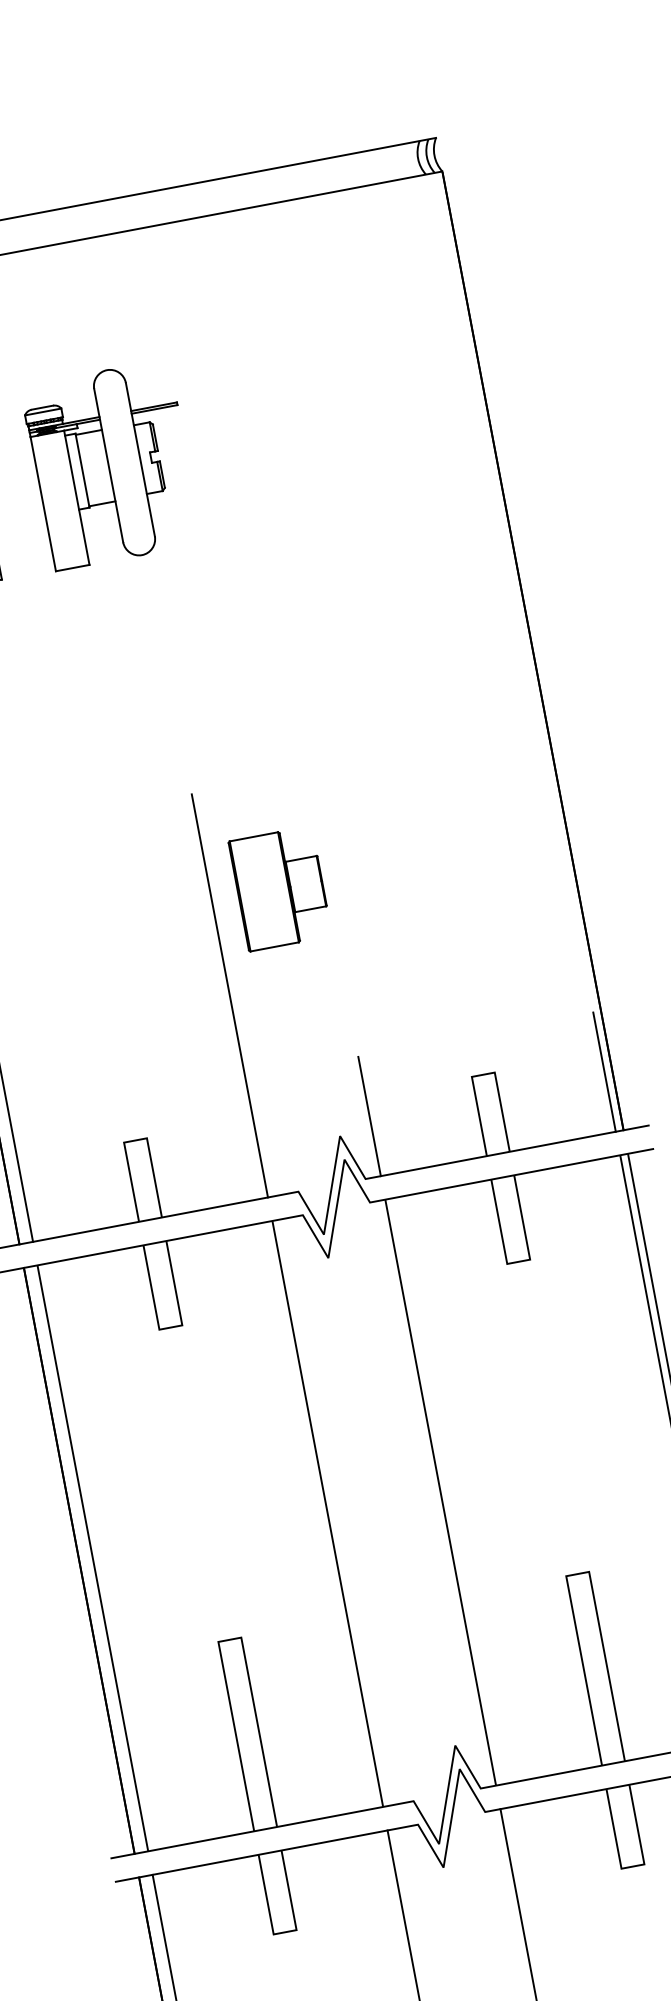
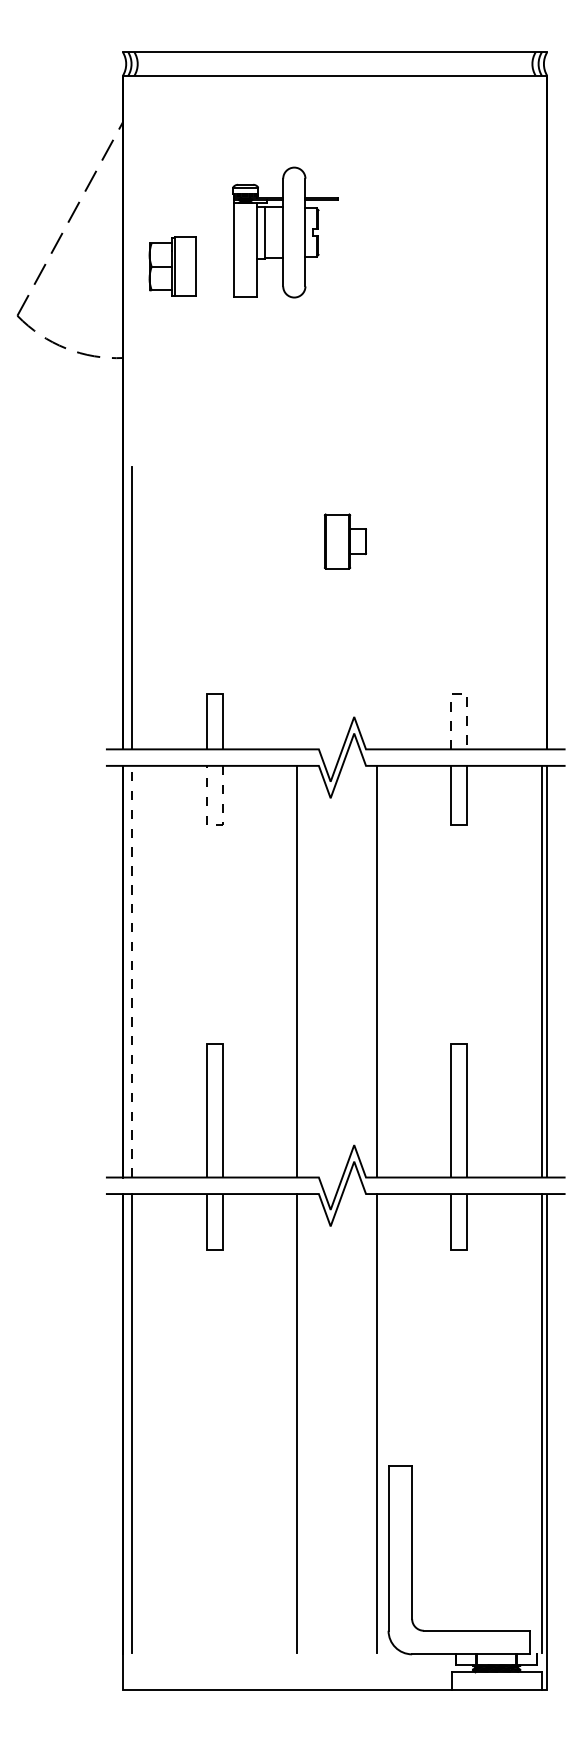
part: (280, 888) -> (345, 541), size x0.7
line: (229, 995) -> (297, 607), removed
line: (604, 1072) -> (541, 707), removed
line: (483, 1074) -> (459, 693), solid -> dashed
line: (369, 1116) -> (376, 707), removed
line: (170, 1328) -> (214, 825), solid -> dashed
line: (92, 1558) -> (132, 971), solid -> dashed

